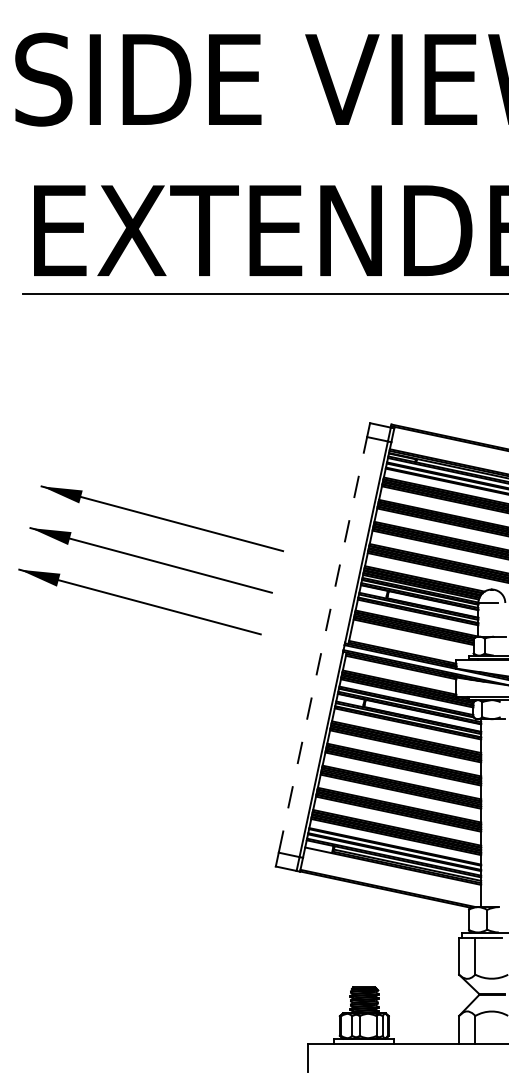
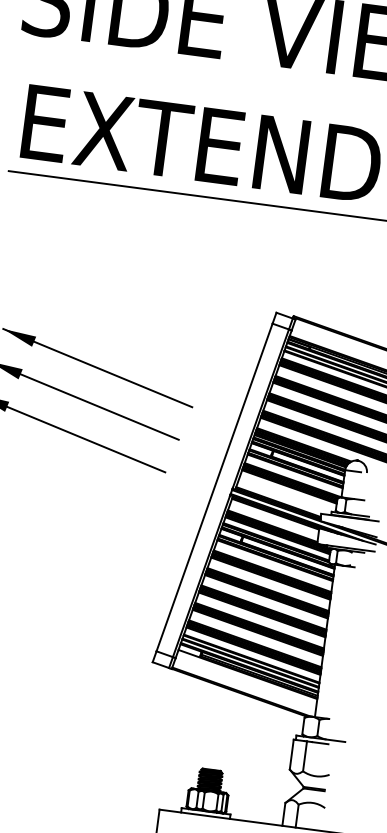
line: (323, 644) -> (215, 487), dashed -> solid

